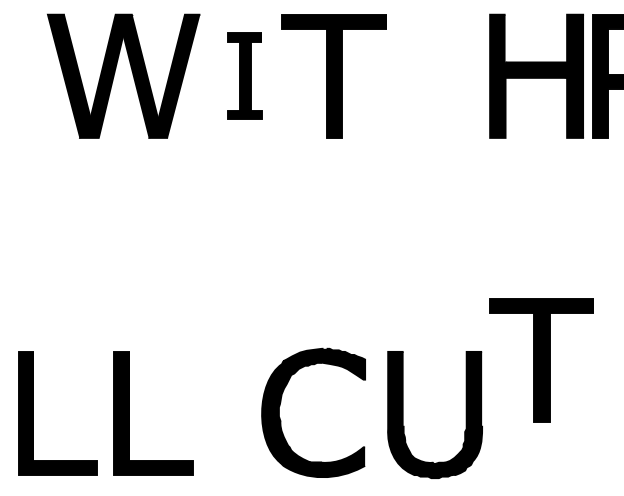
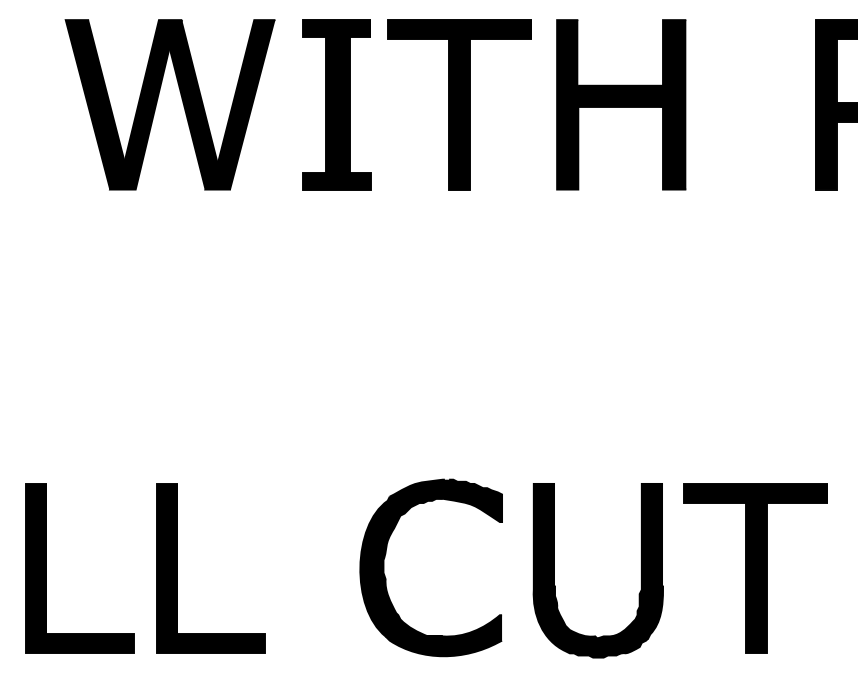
part: (536, 75) -> (620, 103), moved
part: (244, 76) -> (336, 105), size x1.43
part: (541, 360) -> (755, 568), moved

